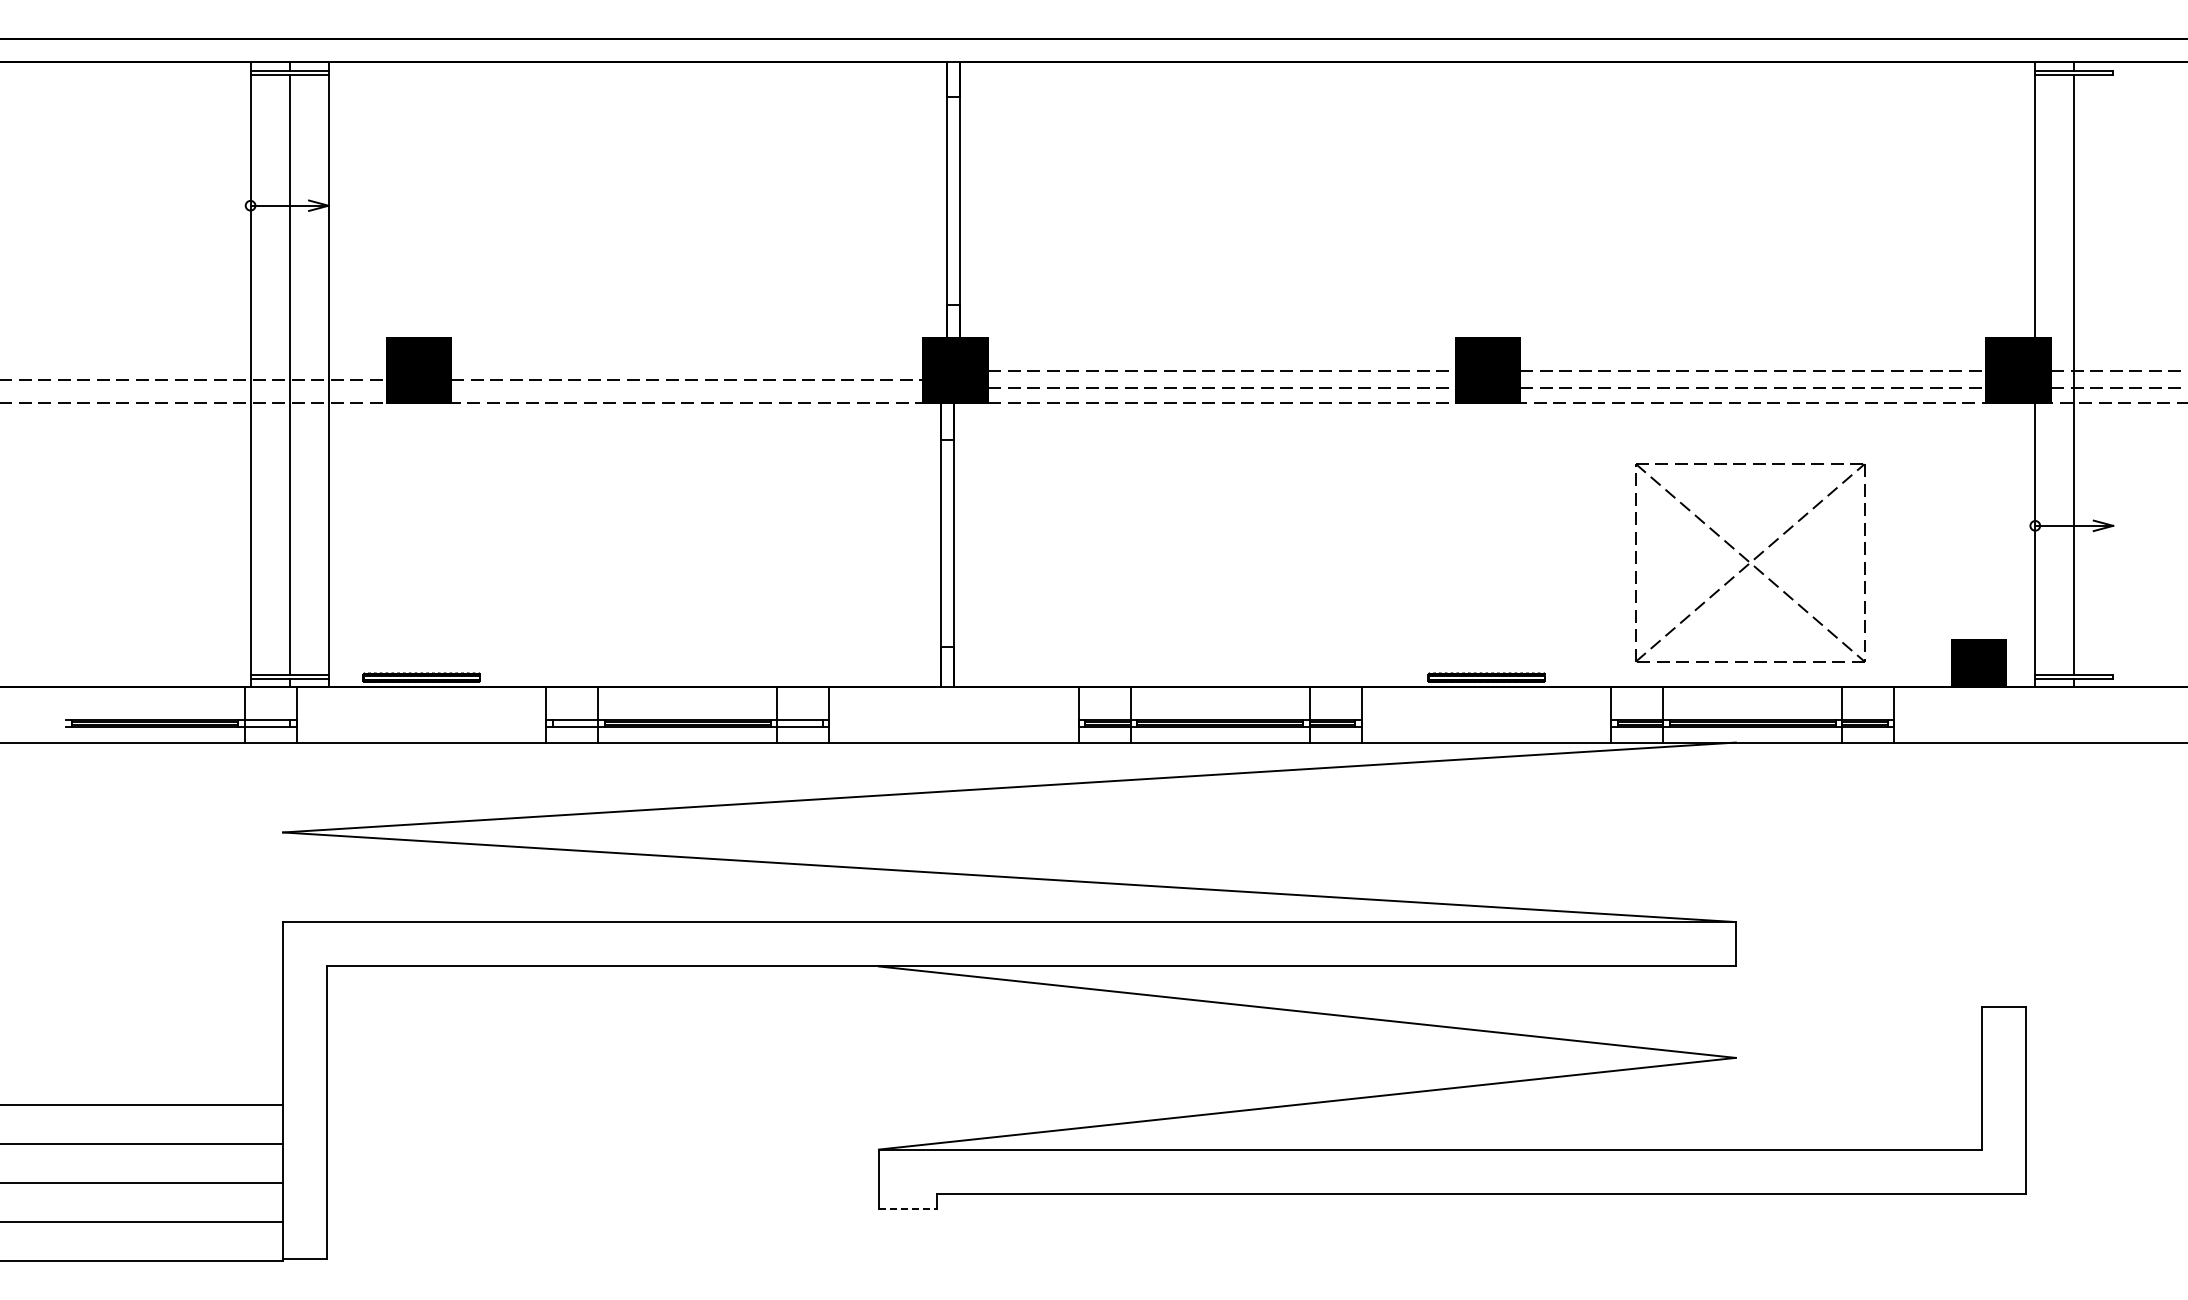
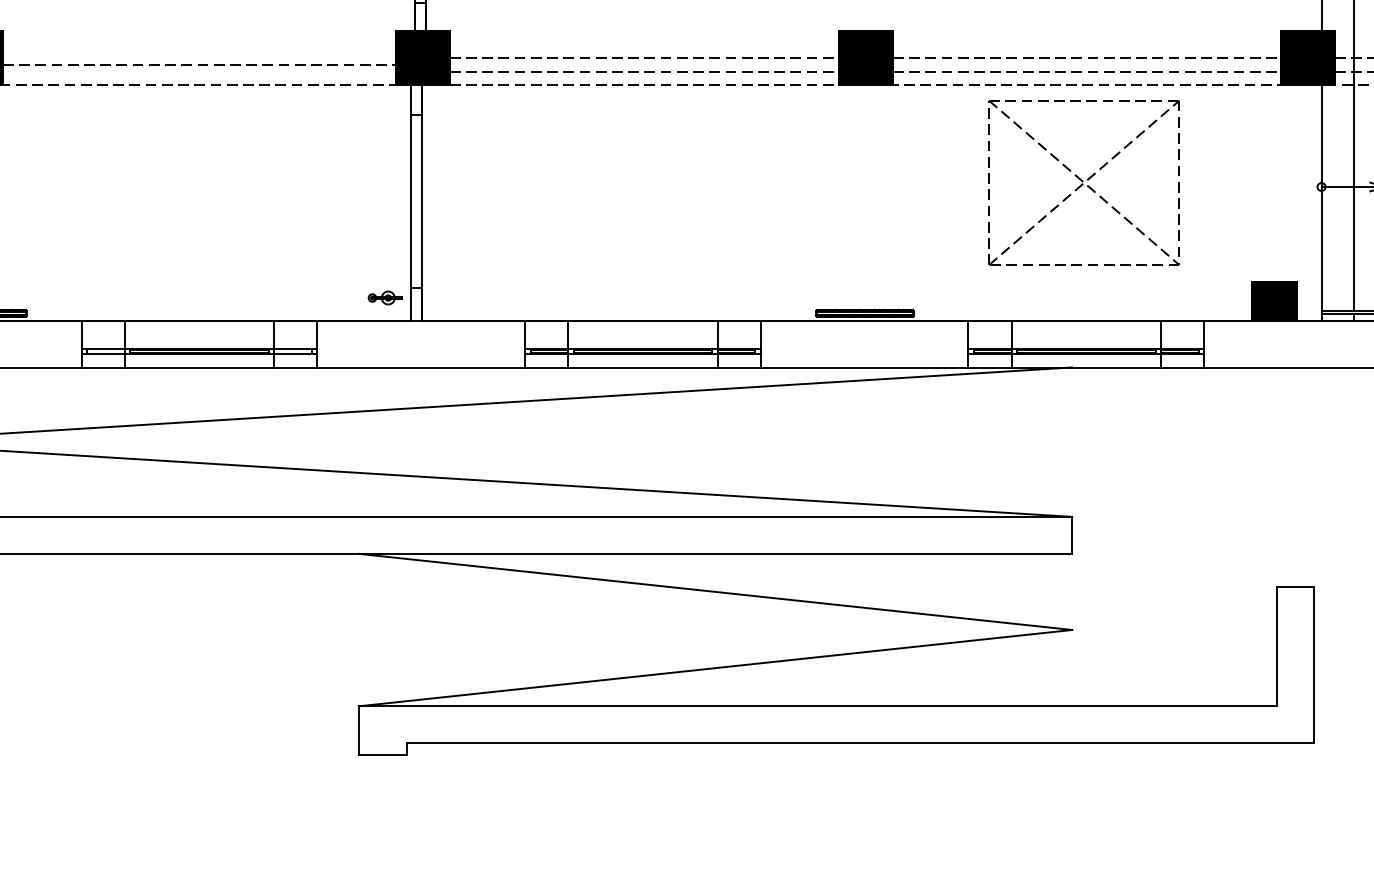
part: (1750, 562) -> (1084, 182), moved
part: (910, 658) -> (385, 297), added
line: (908, 1208) -> (383, 755), dashed -> solid

